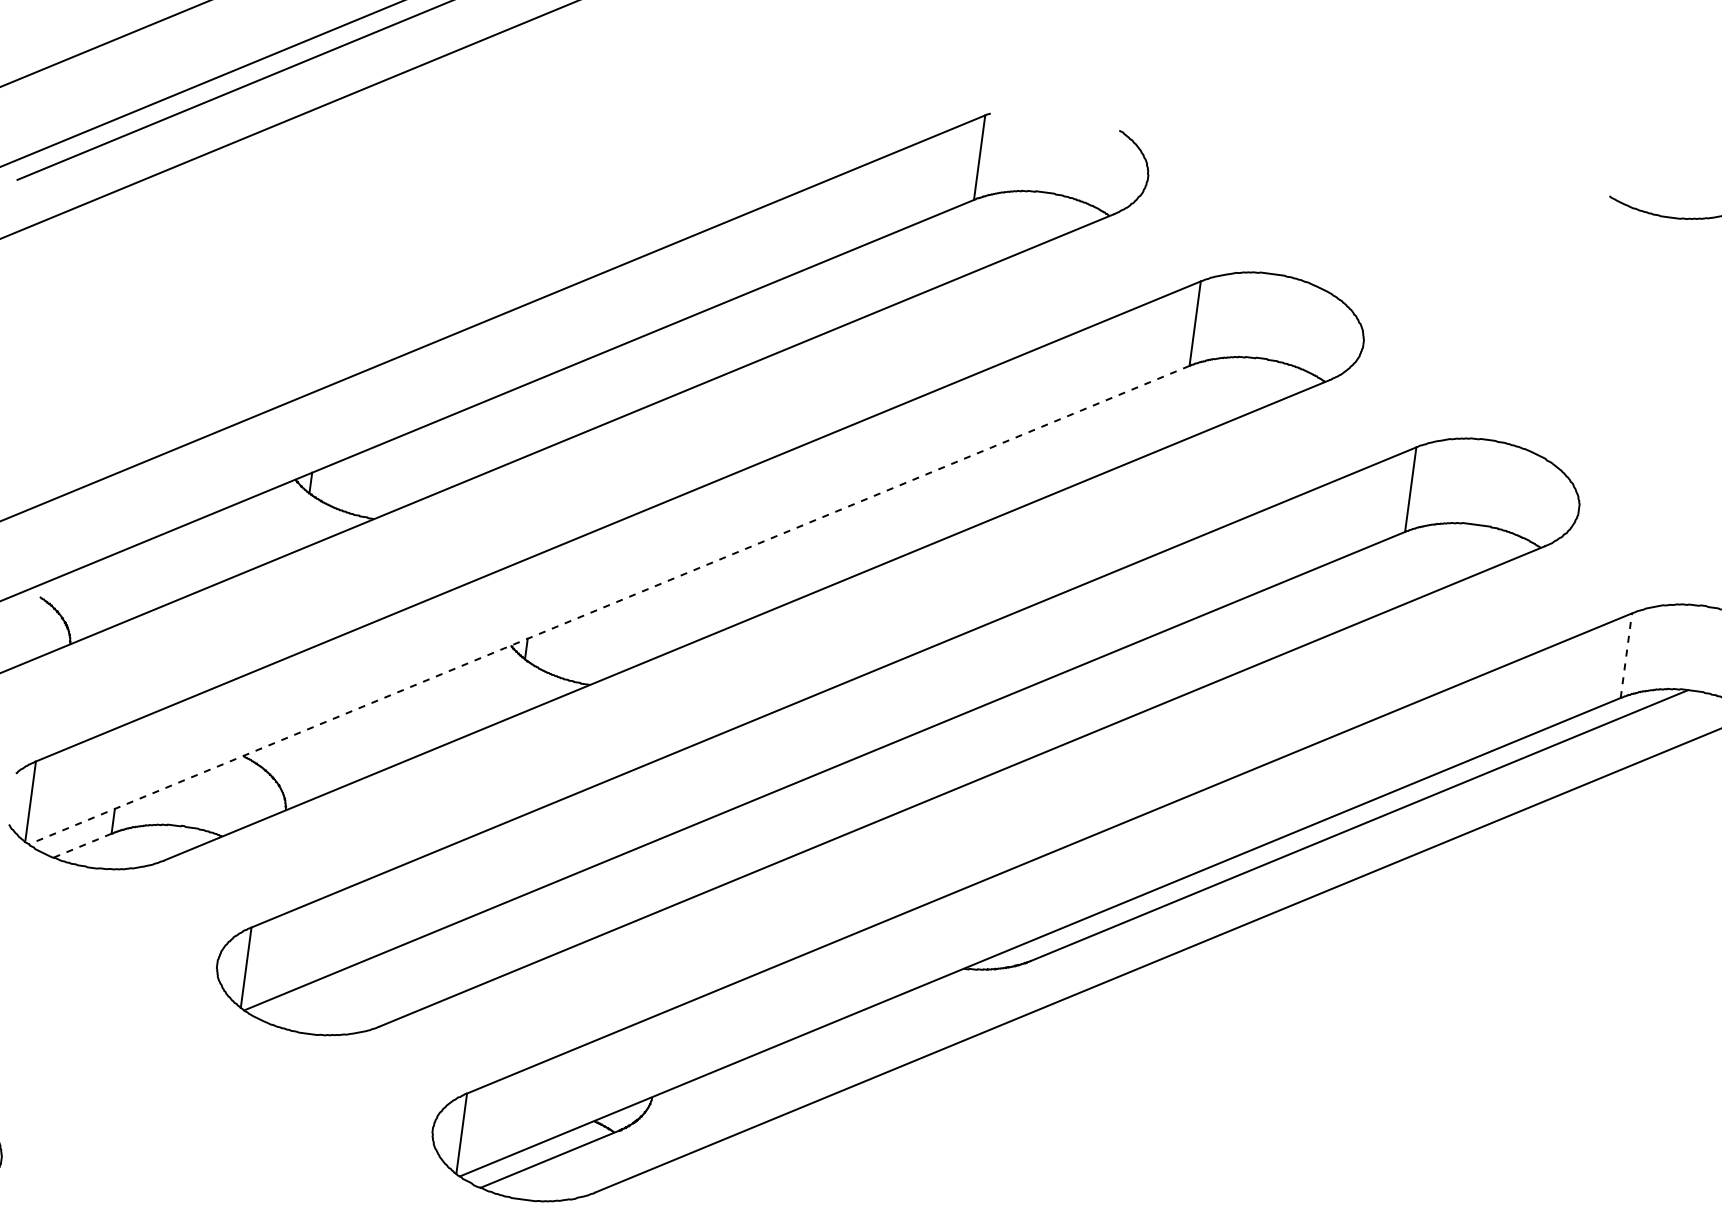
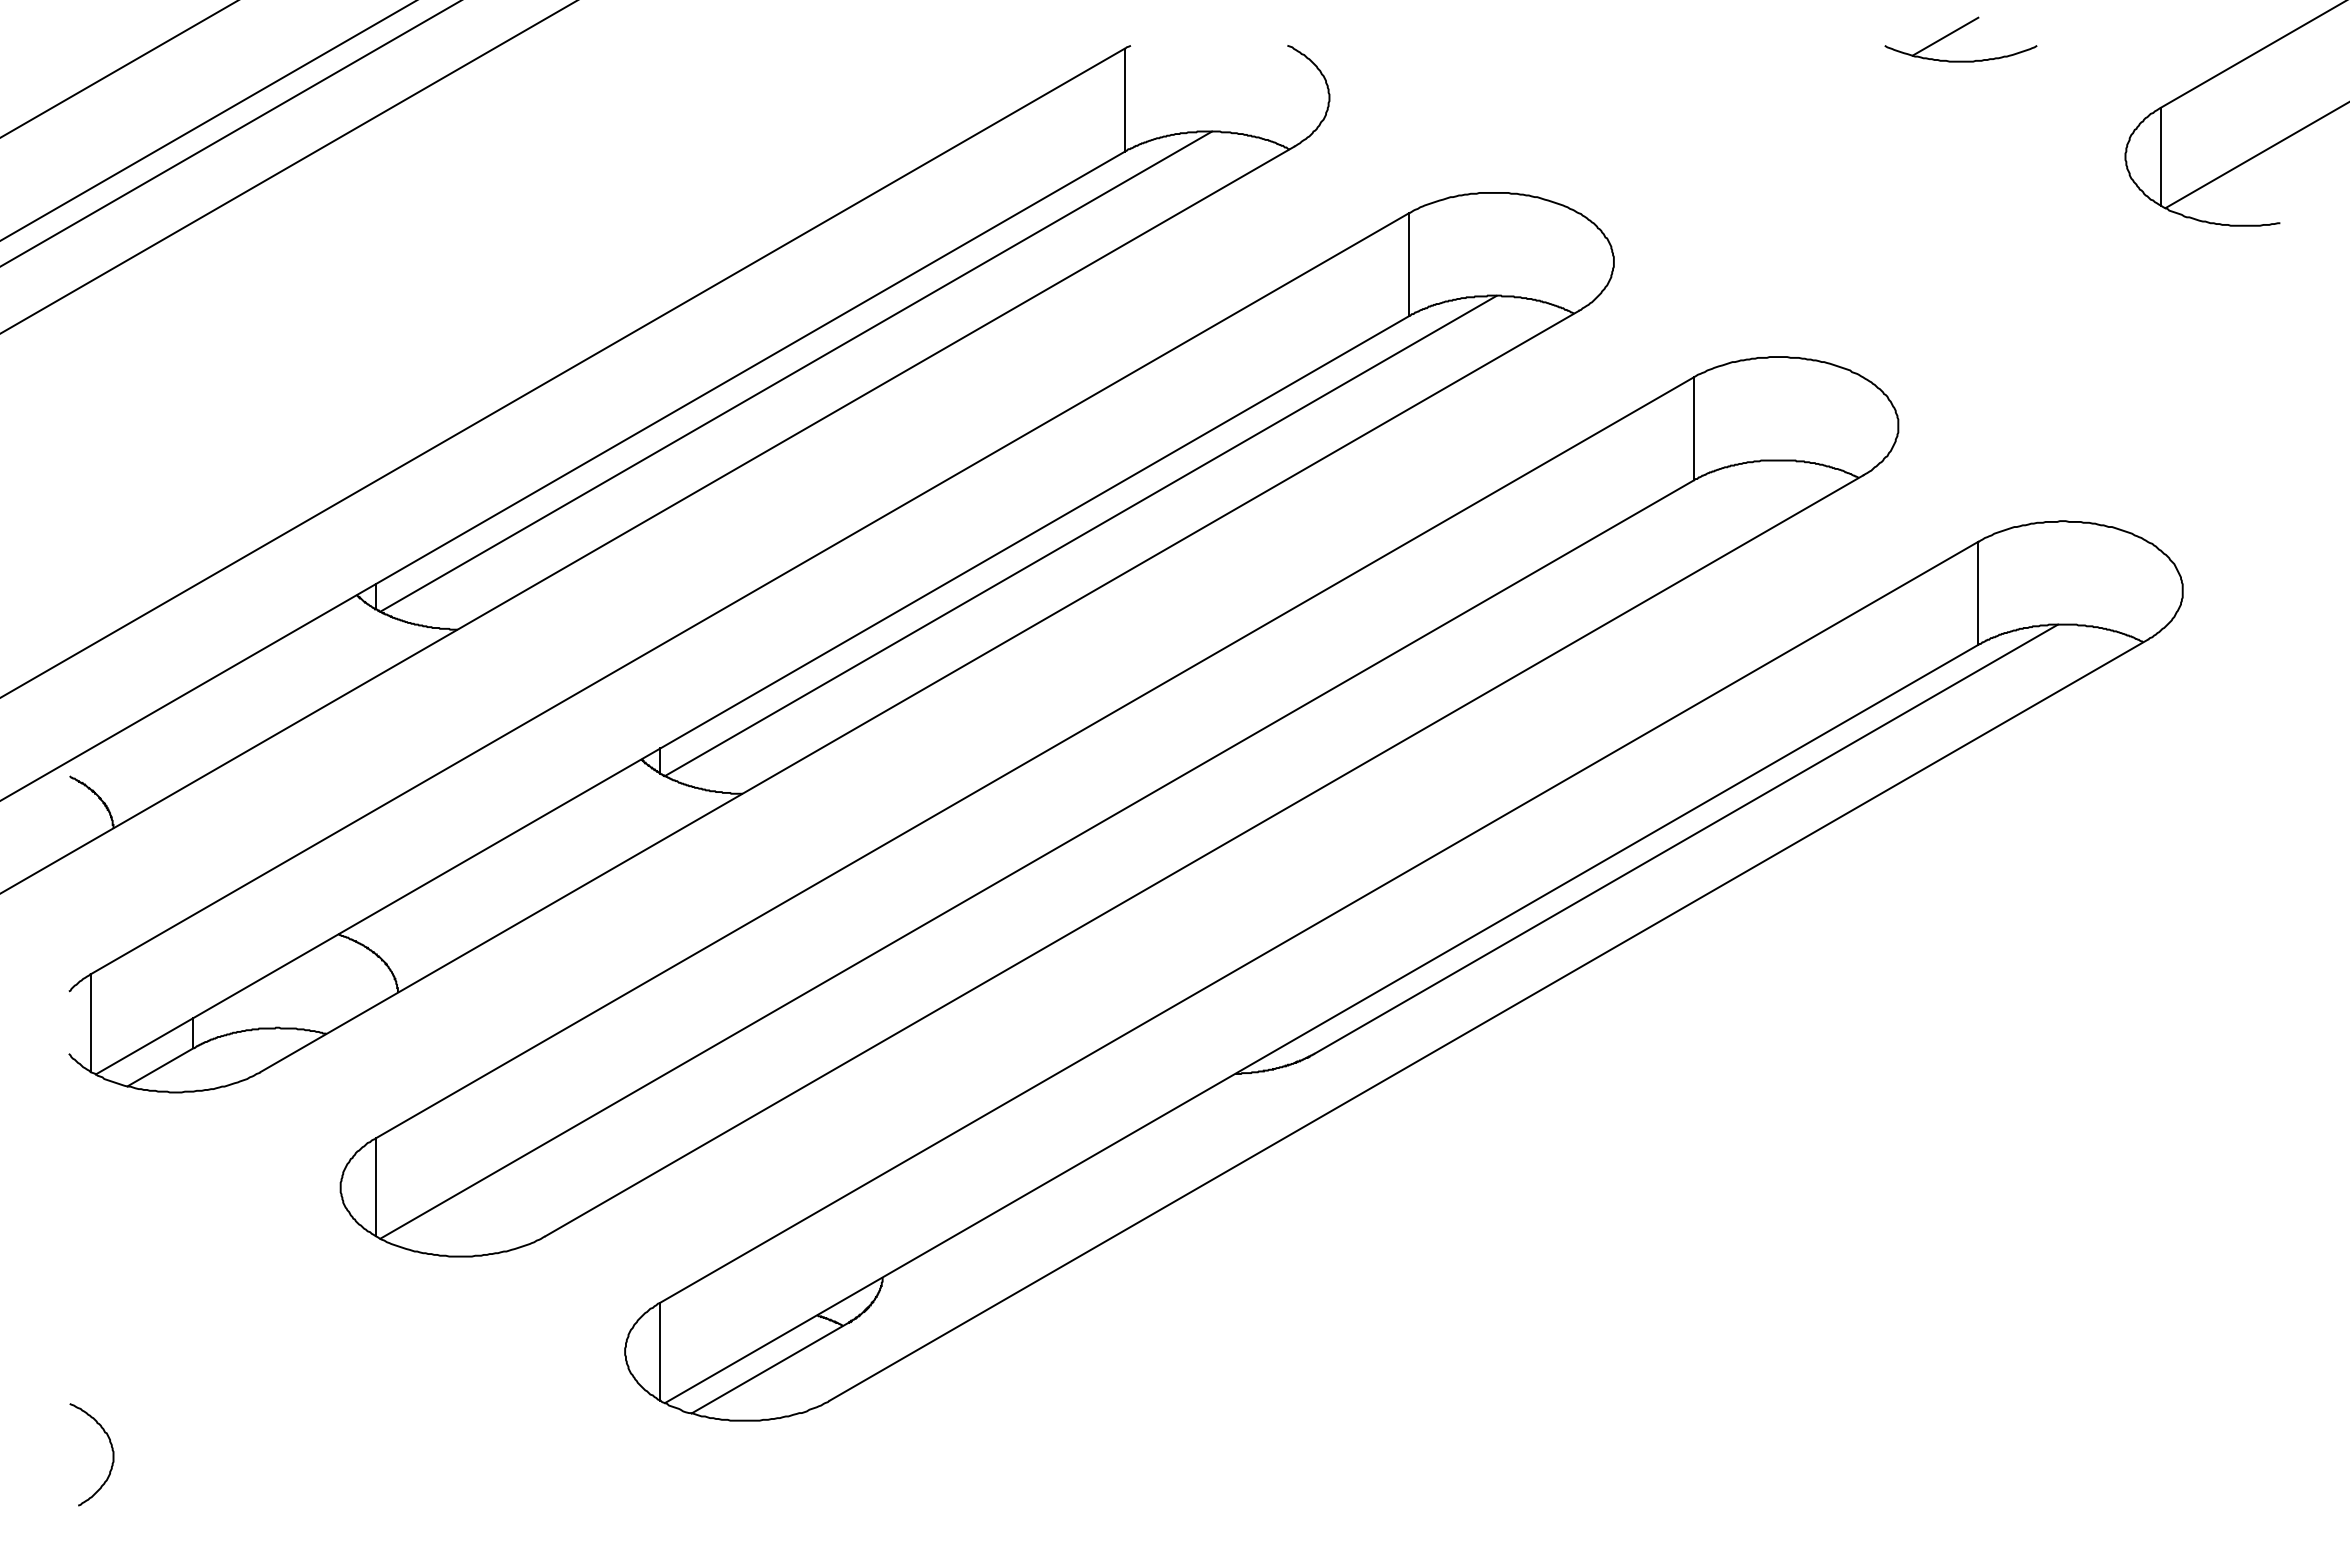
line: (1660, 195) -> (1945, 36), added
line: (679, 344) -> (795, 371), added
line: (895, 509) -> (1080, 535), added
line: (609, 605) -> (752, 695), dashed -> solid
line: (1626, 655) -> (1978, 593), dashed -> solid
line: (82, 845) -> (160, 1067), dashed -> solid

